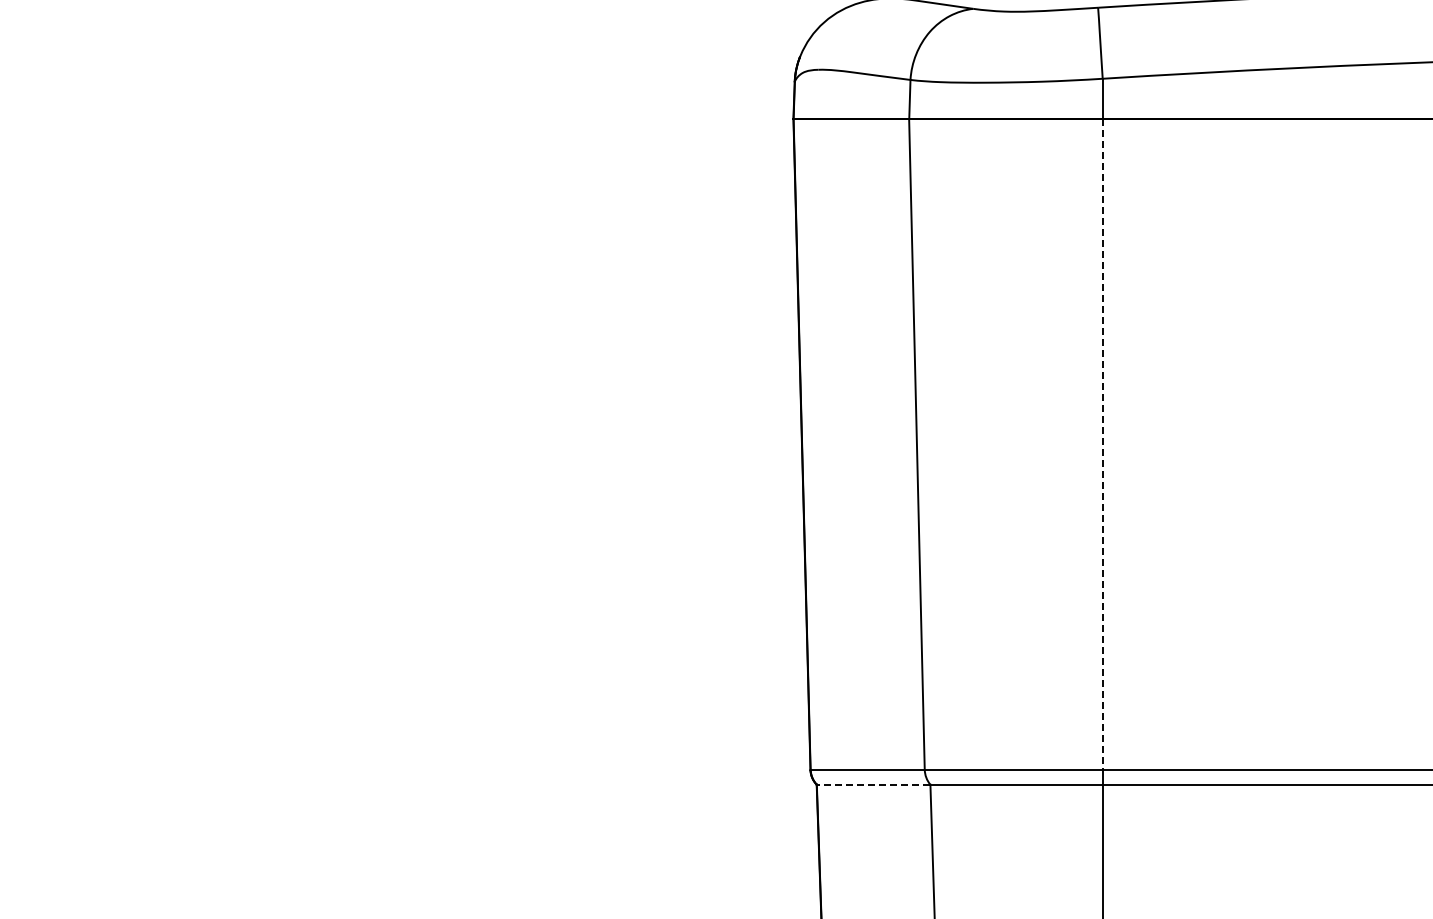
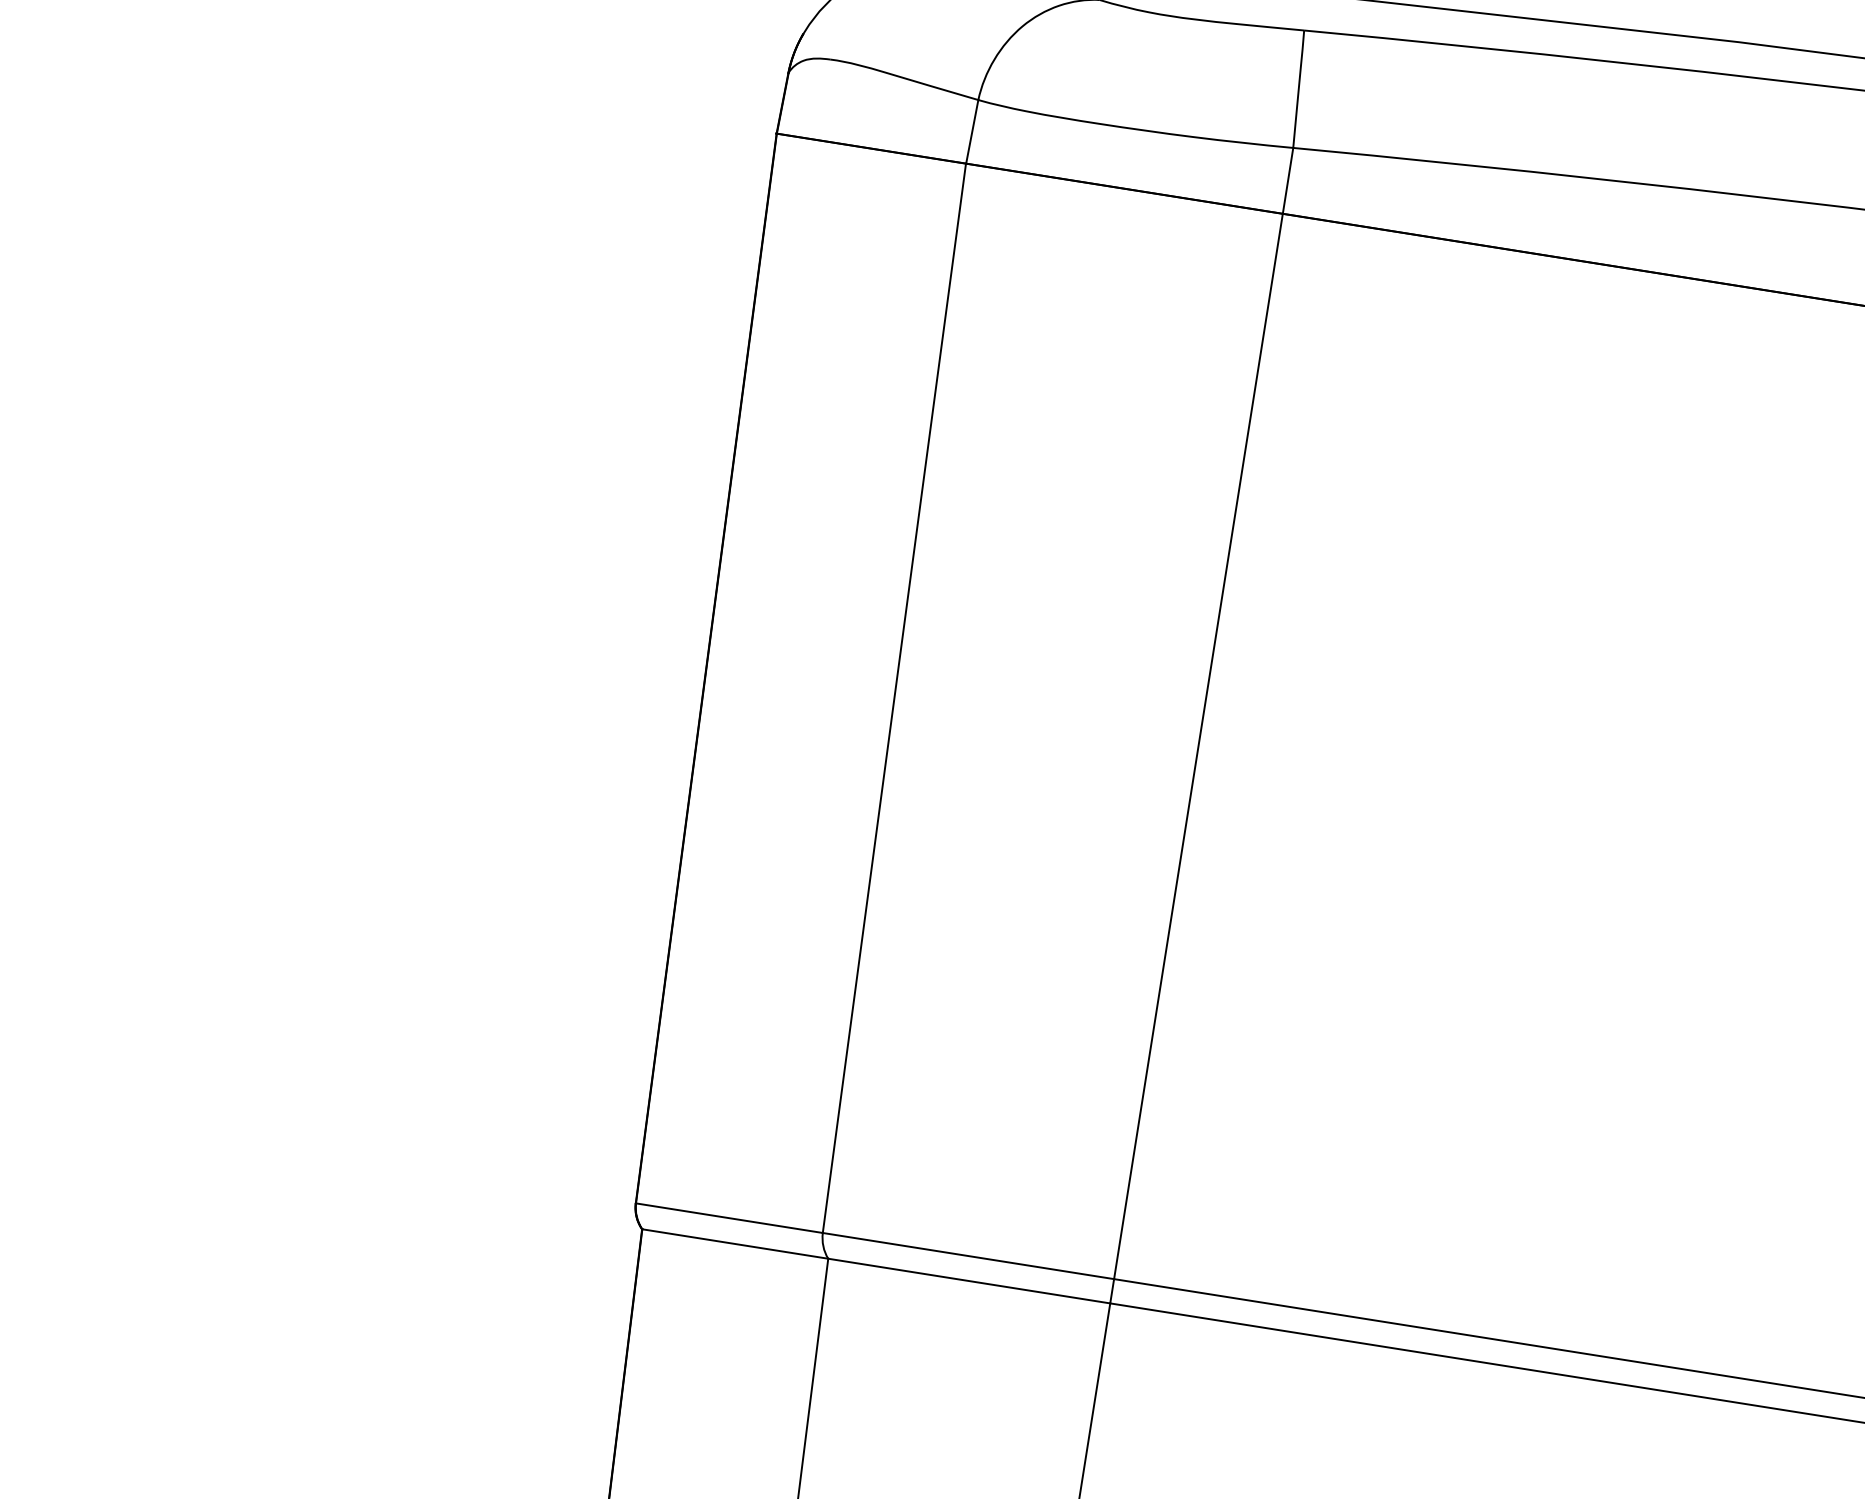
line: (1102, 444) -> (1198, 746), dashed -> solid
line: (873, 784) -> (735, 1243), dashed -> solid

